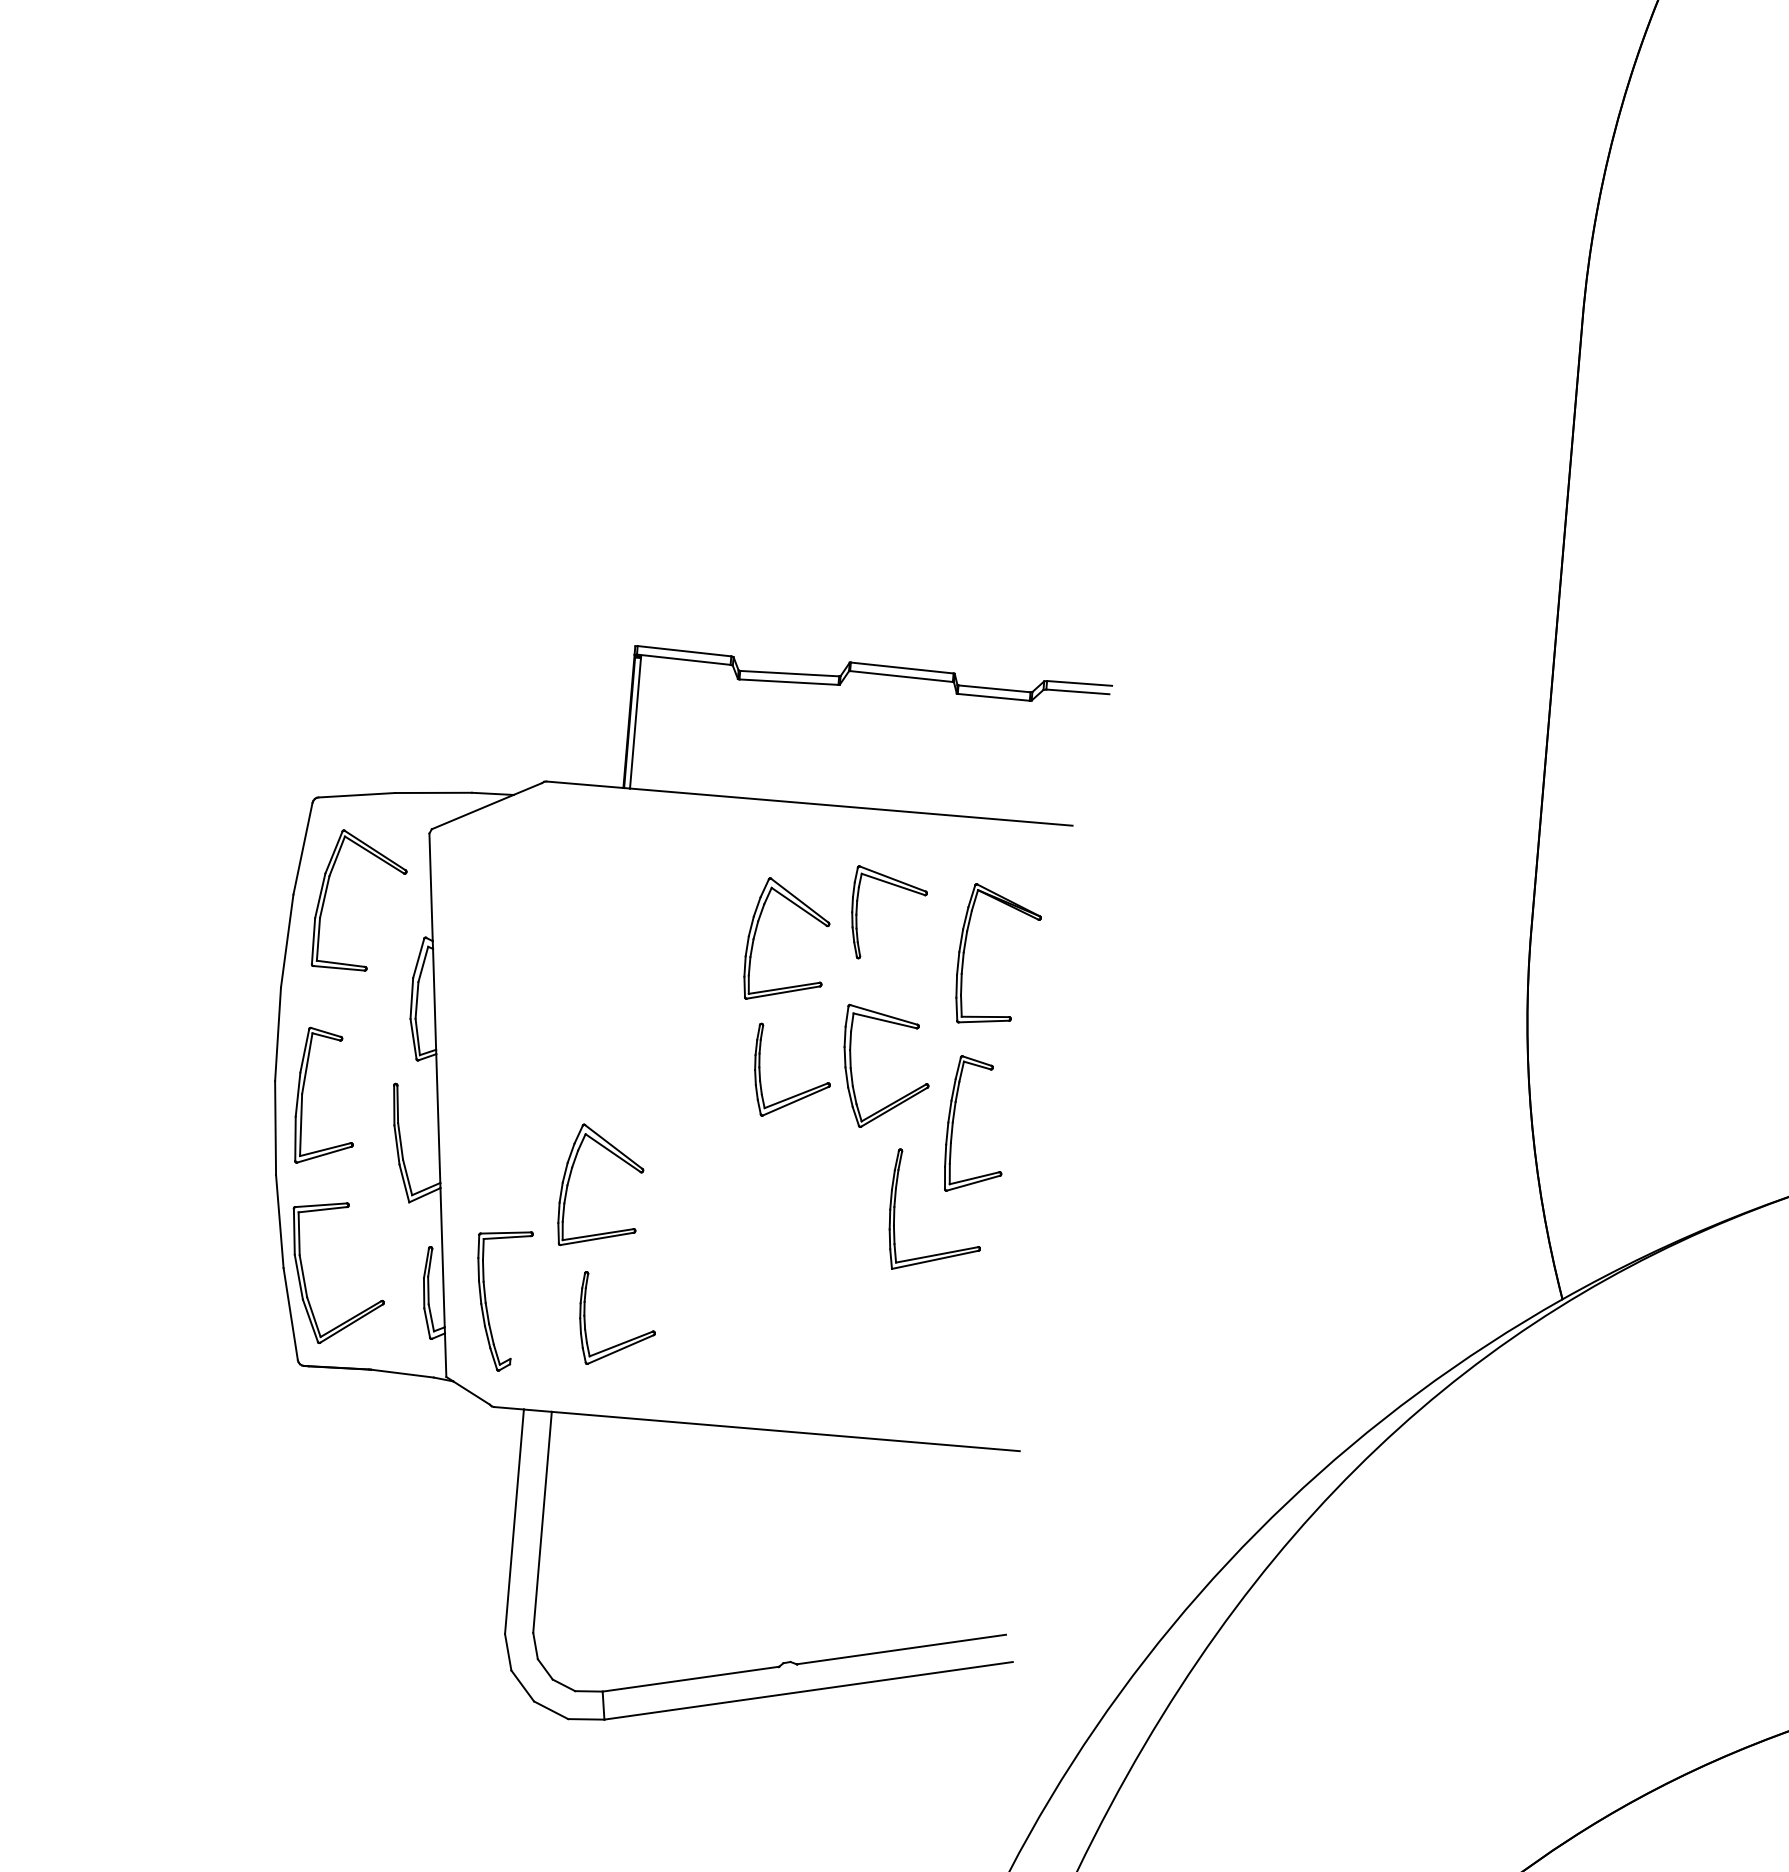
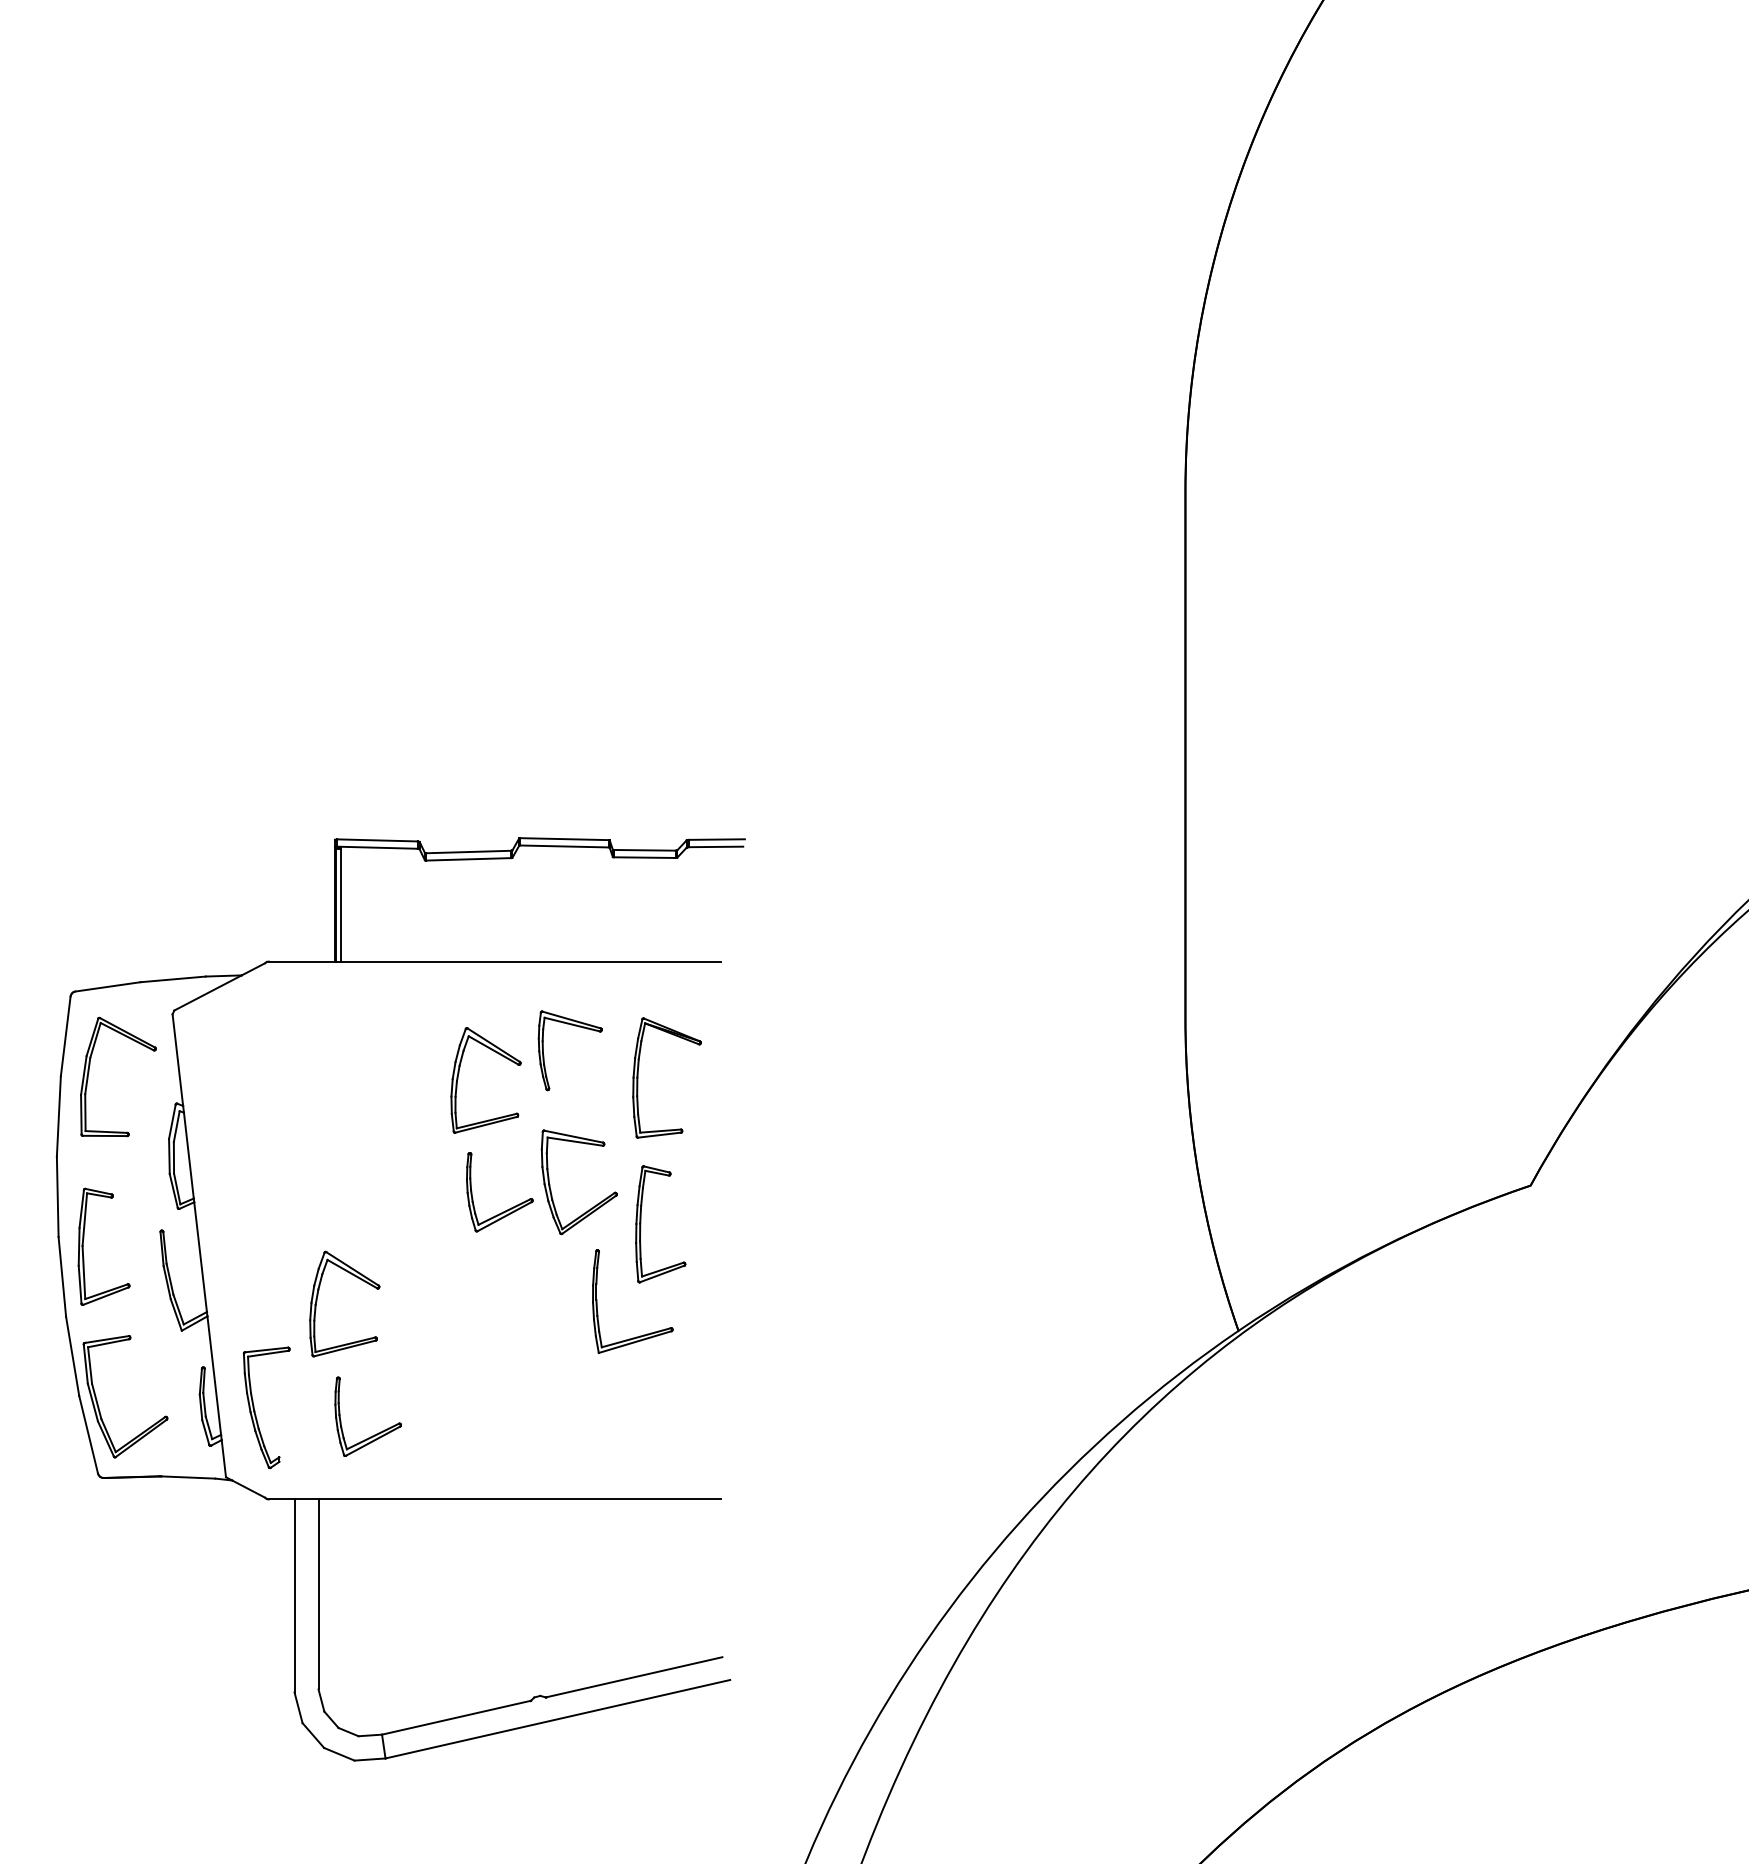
part: (643, 1173) -> (379, 1289), moved

